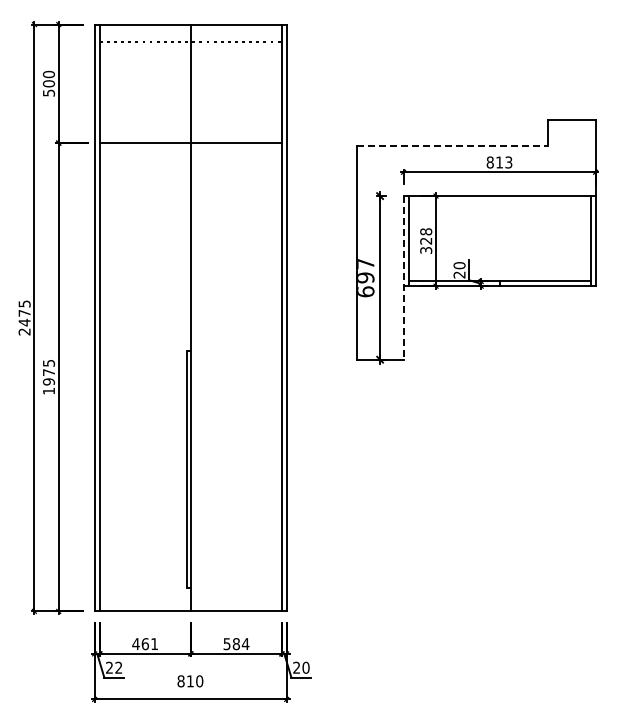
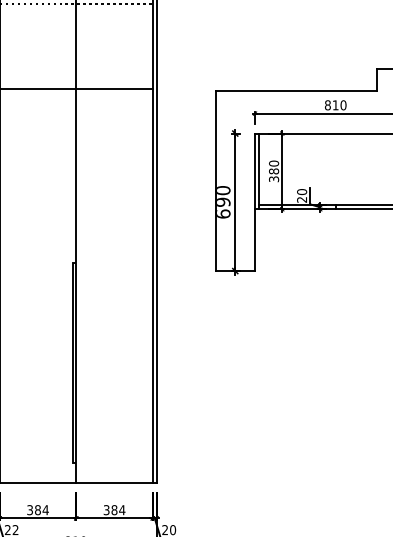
line: (452, 145) -> (296, 91), dashed -> solid
text: (508, 162) -> (343, 105), 813 -> 810
text: (426, 236) -> (274, 167), 328 -> 380
text: (366, 263) -> (223, 190), 697 -> 690
line: (403, 277) -> (254, 201), dashed -> solid
text: (227, 643) -> (107, 509), 584 -> 384
text: (145, 644) -> (38, 510), 461 -> 384

